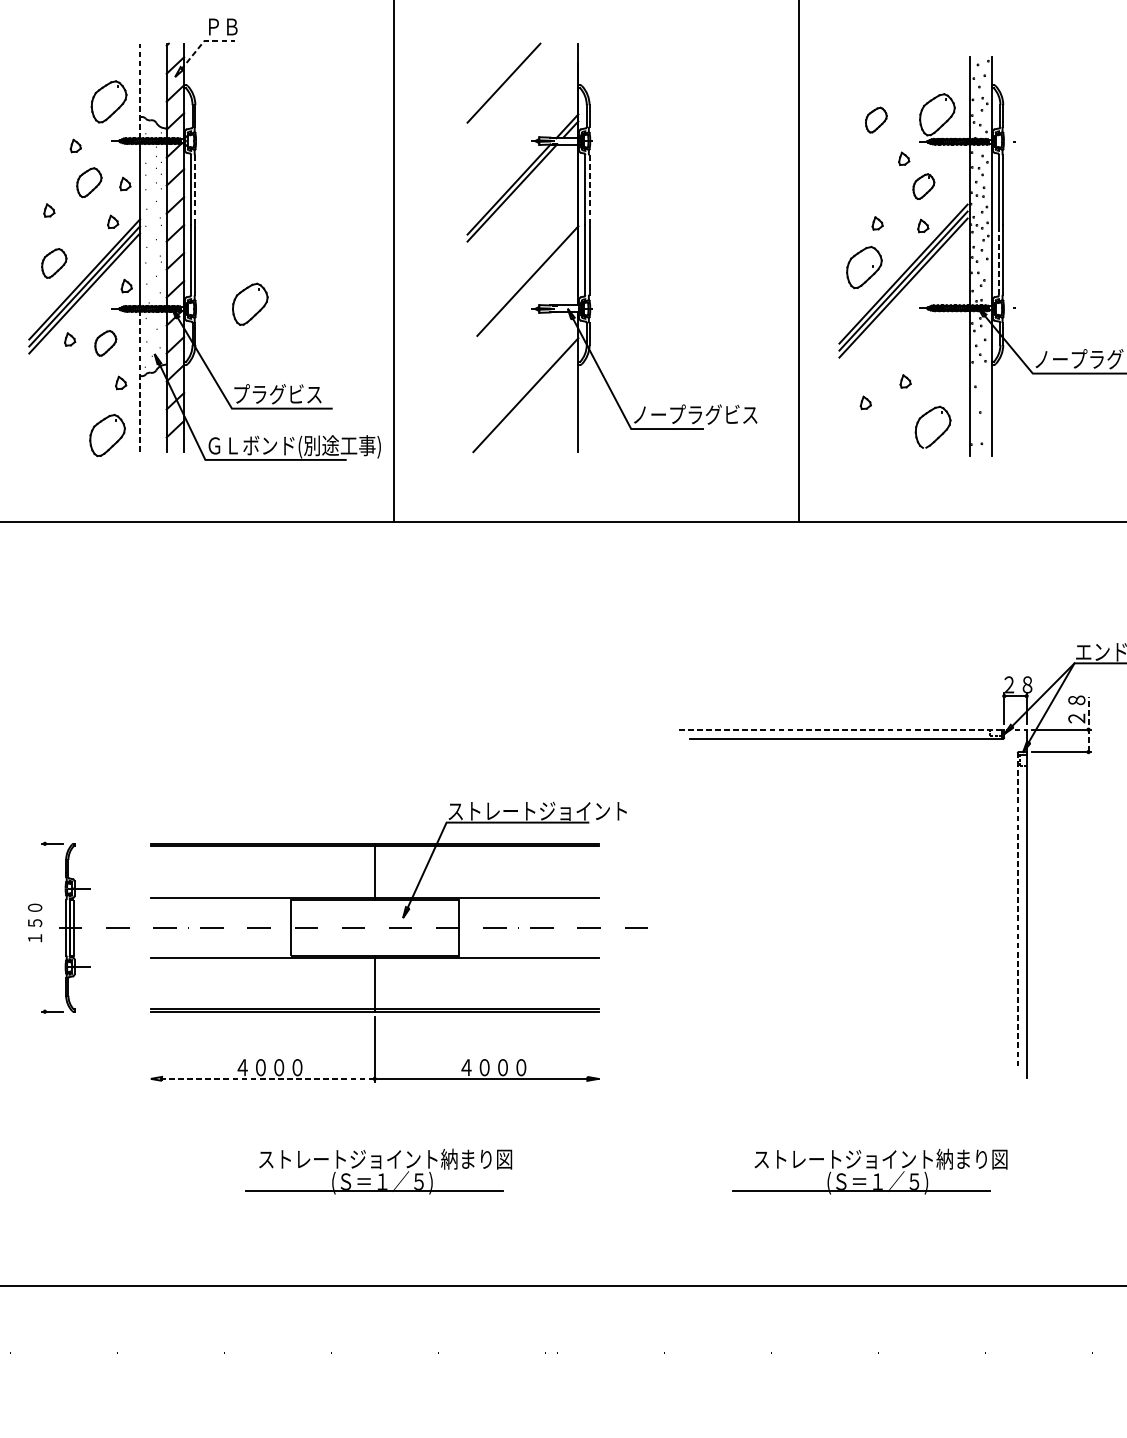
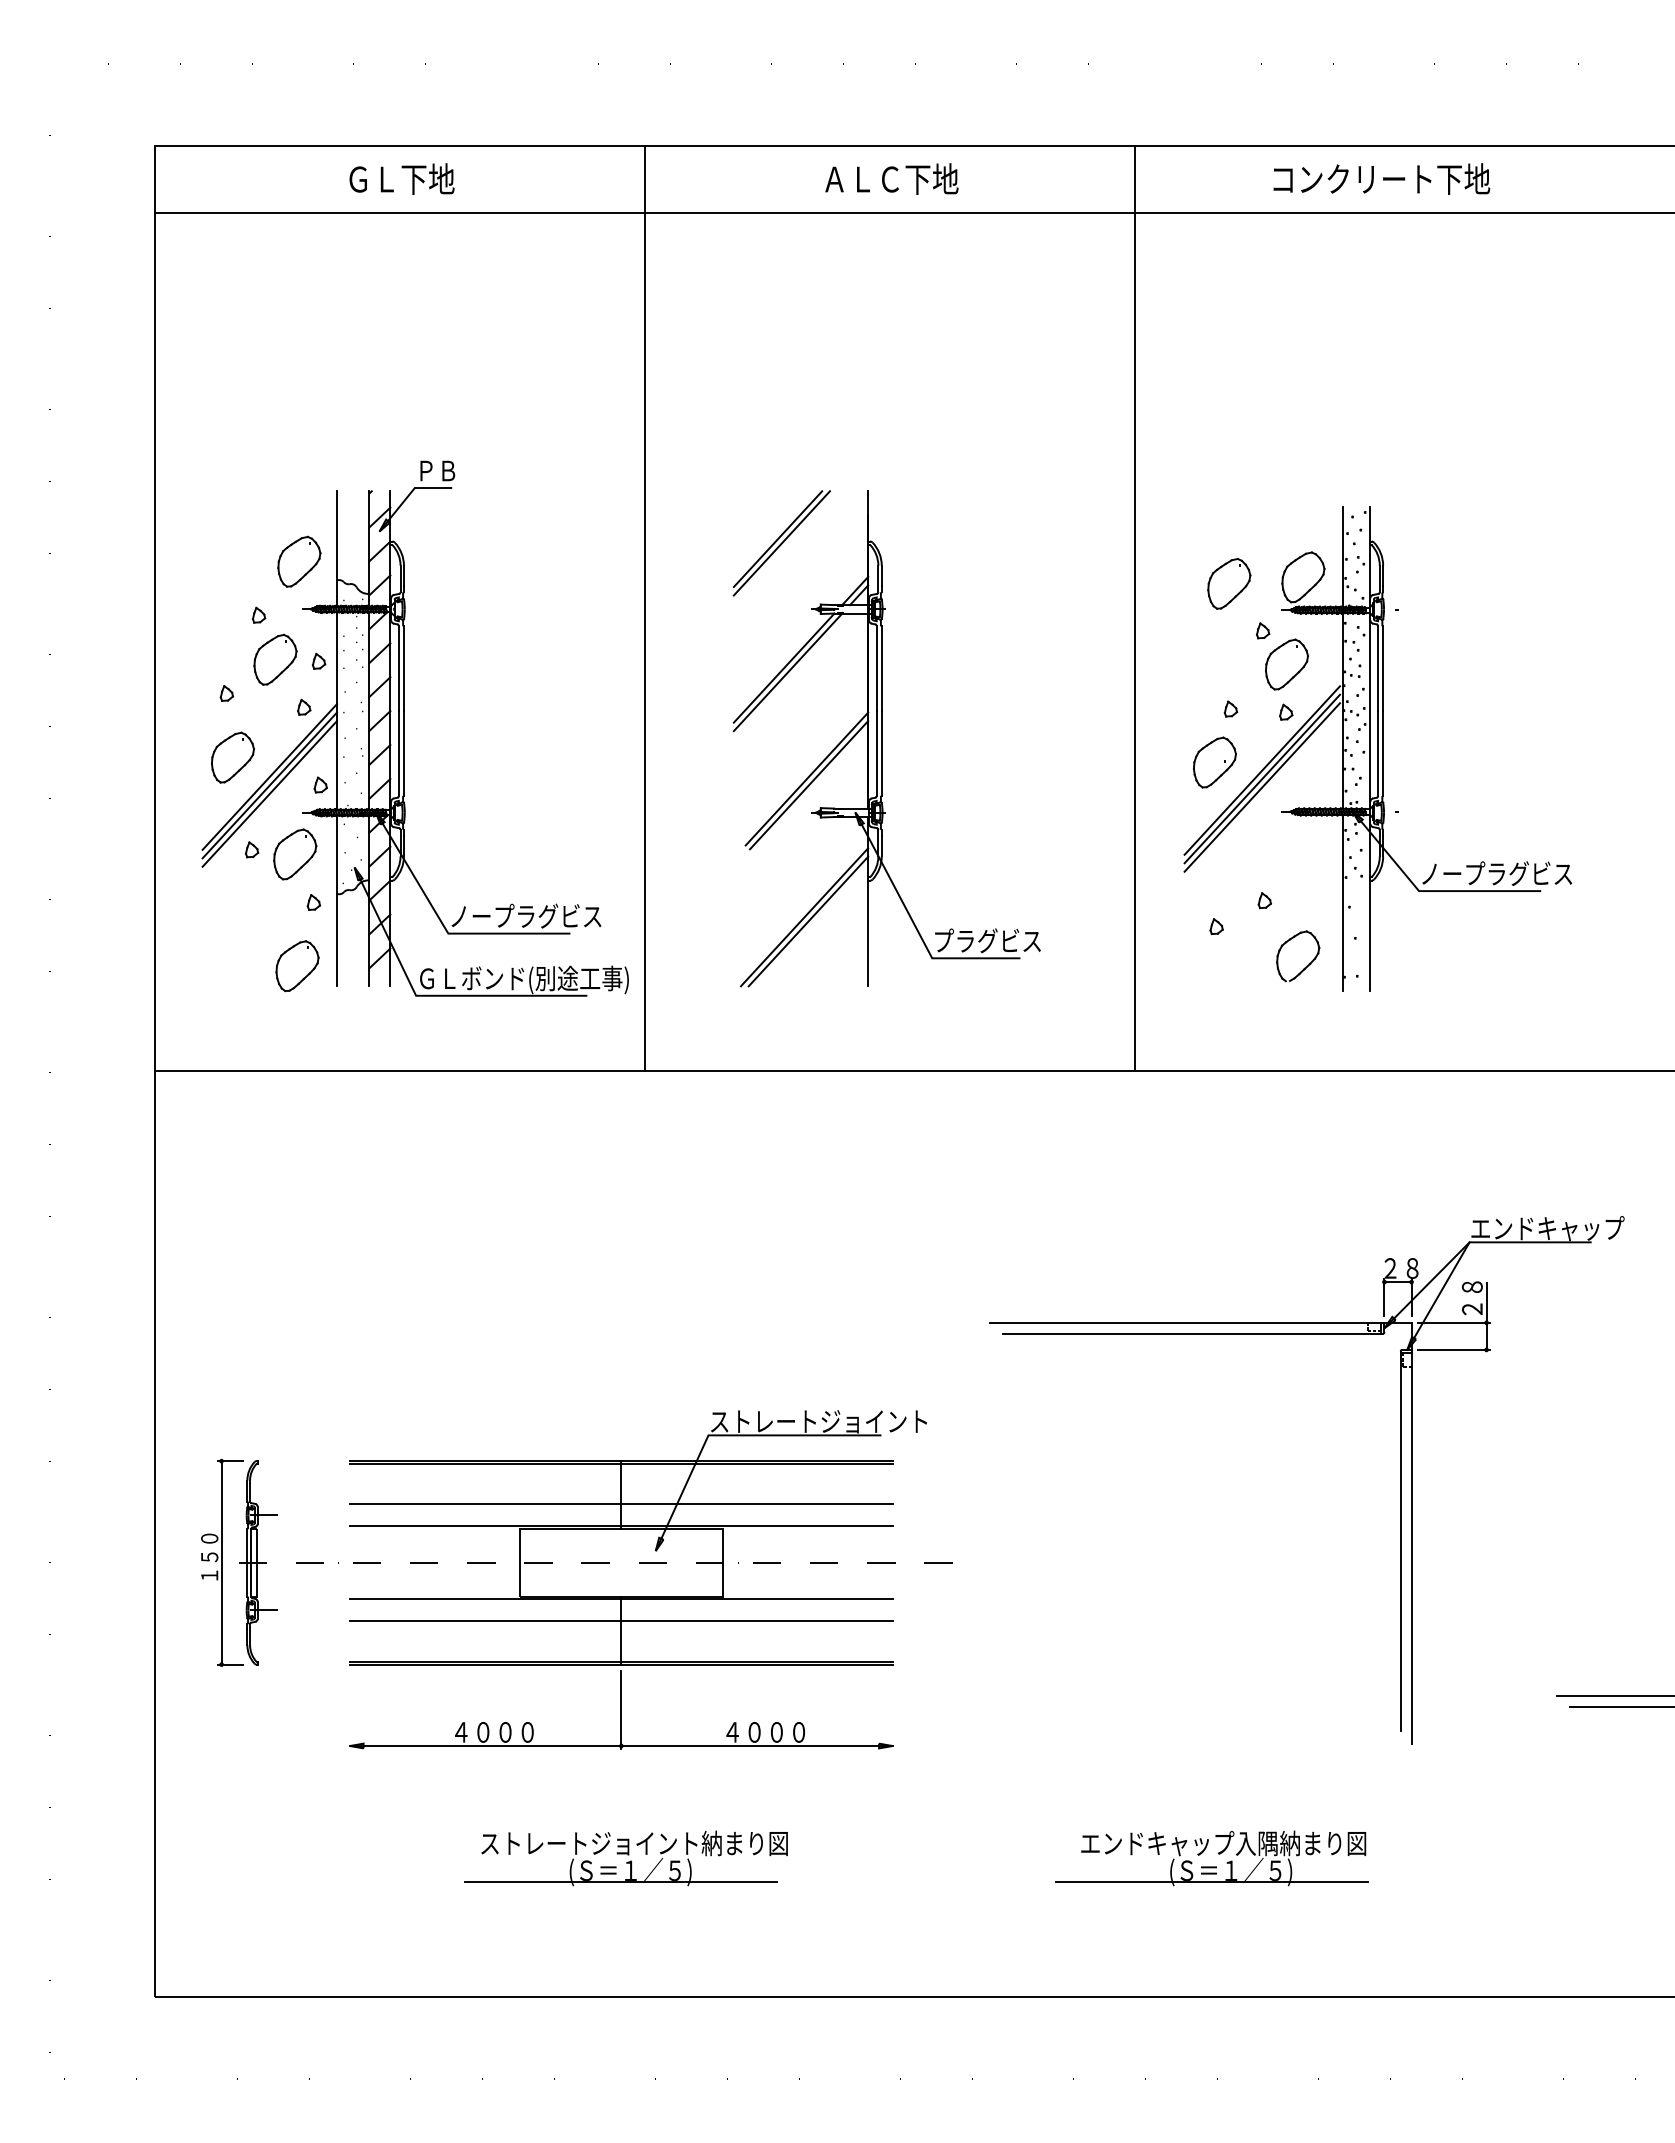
line: (199, 46) -> (409, 494), dashed -> solid
line: (506, 86) -> (781, 543), added
line: (139, 91) -> (336, 549), dashed -> solid
part: (876, 119) -> (1229, 583), size x1.67
part: (89, 182) -> (275, 659), size x1.43
part: (923, 186) -> (1286, 664), size x1.67
line: (195, 190) -> (403, 669), dashed -> solid
line: (589, 190) -> (881, 669), dashed -> solid
line: (999, 260) -> (1378, 753), dashed -> solid
part: (53, 263) -> (232, 757), size x1.43
line: (529, 286) -> (809, 785), added
part: (250, 304) -> (470, 807), removed
part: (105, 343) -> (295, 854), size x1.67
line: (139, 381) -> (336, 900), dashed -> solid
text: (296, 393) -> (526, 915), プラグビス -> ノープラグビス
line: (529, 398) -> (808, 921), added
text: (695, 414) -> (1010, 940), ノープラグビス -> プラグビス
line: (1088, 724) -> (1486, 1316), dashed -> solid
line: (852, 729) -> (1200, 1322), dashed -> solid
line: (374, 879) -> (621, 1504), added
line: (1017, 910) -> (1400, 1542), dashed -> solid
line: (44, 927) -> (221, 1562), added
line: (374, 976) -> (621, 1621), added
line: (262, 1079) -> (485, 1746), dashed -> solid
text: (880, 1159) -> (1234, 1843), ストレートジョイント納まり図 -> エンドキャップ入隅納まり図

